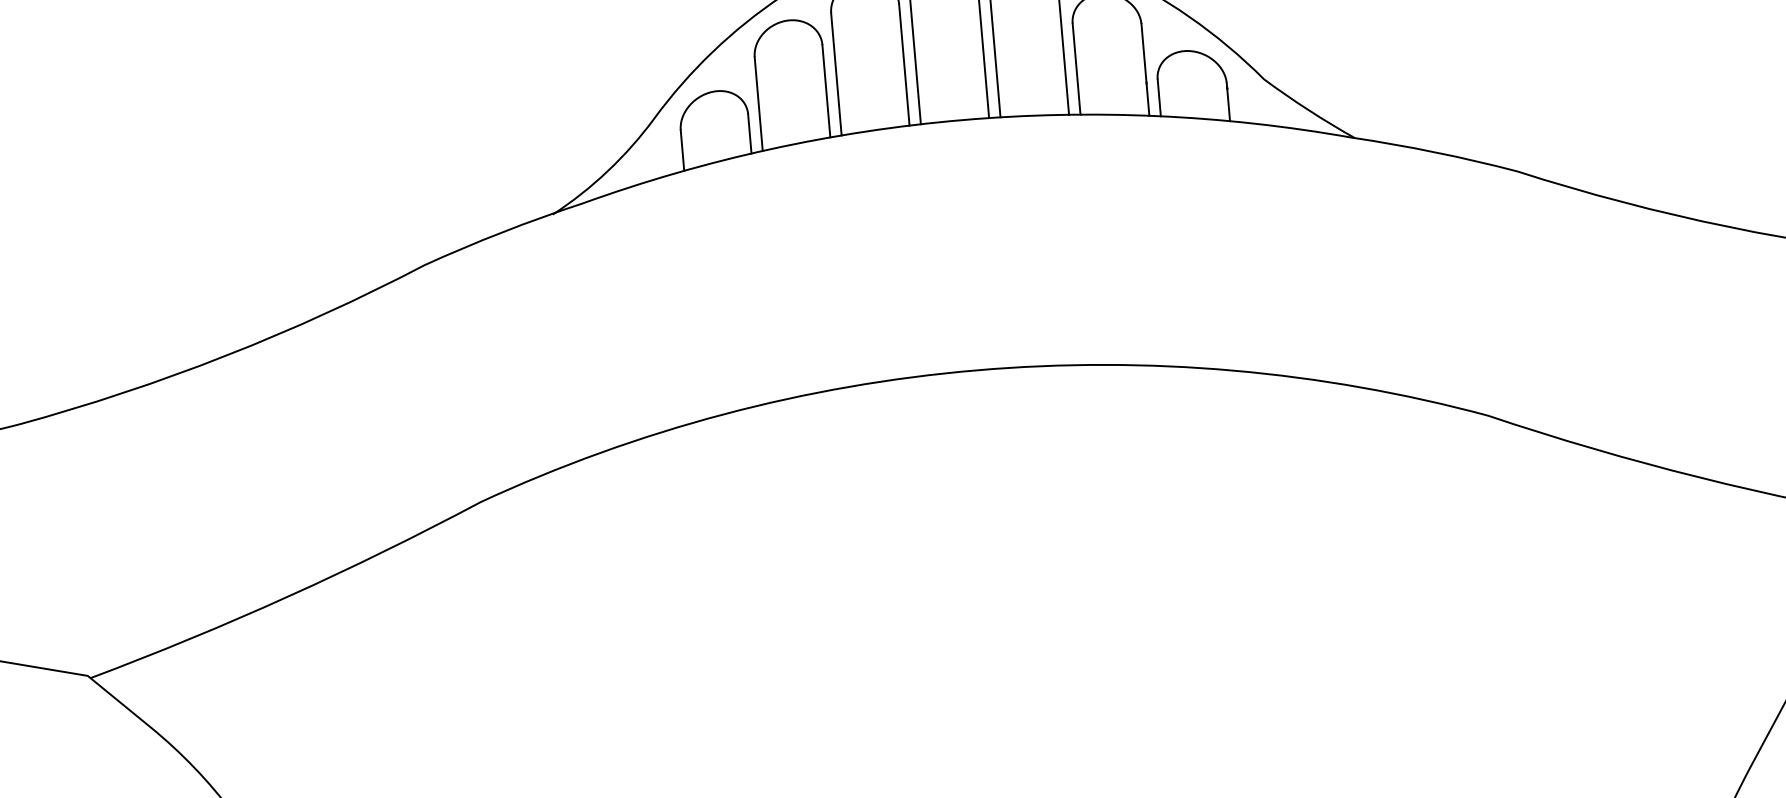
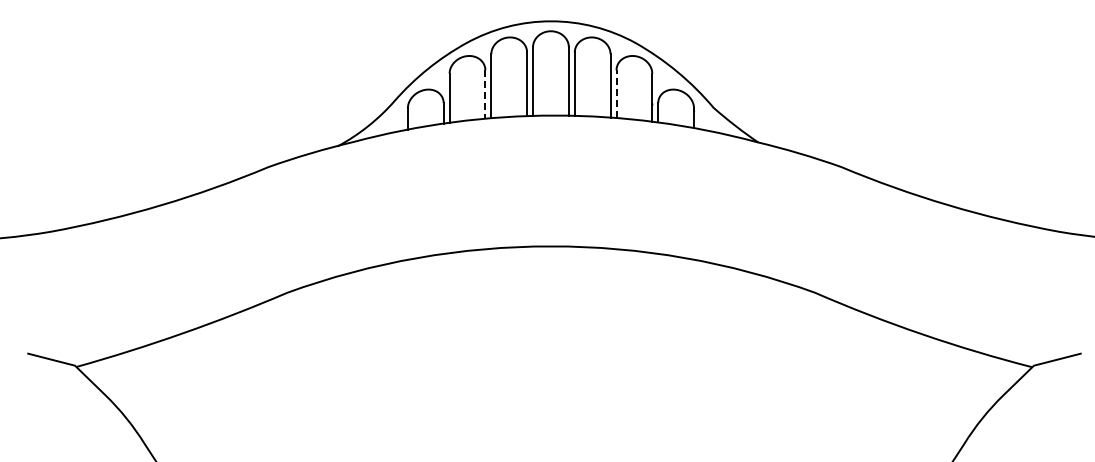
line: (1076, 69) -> (616, 94), solid -> dashed
line: (826, 91) -> (485, 94), solid -> dashed

